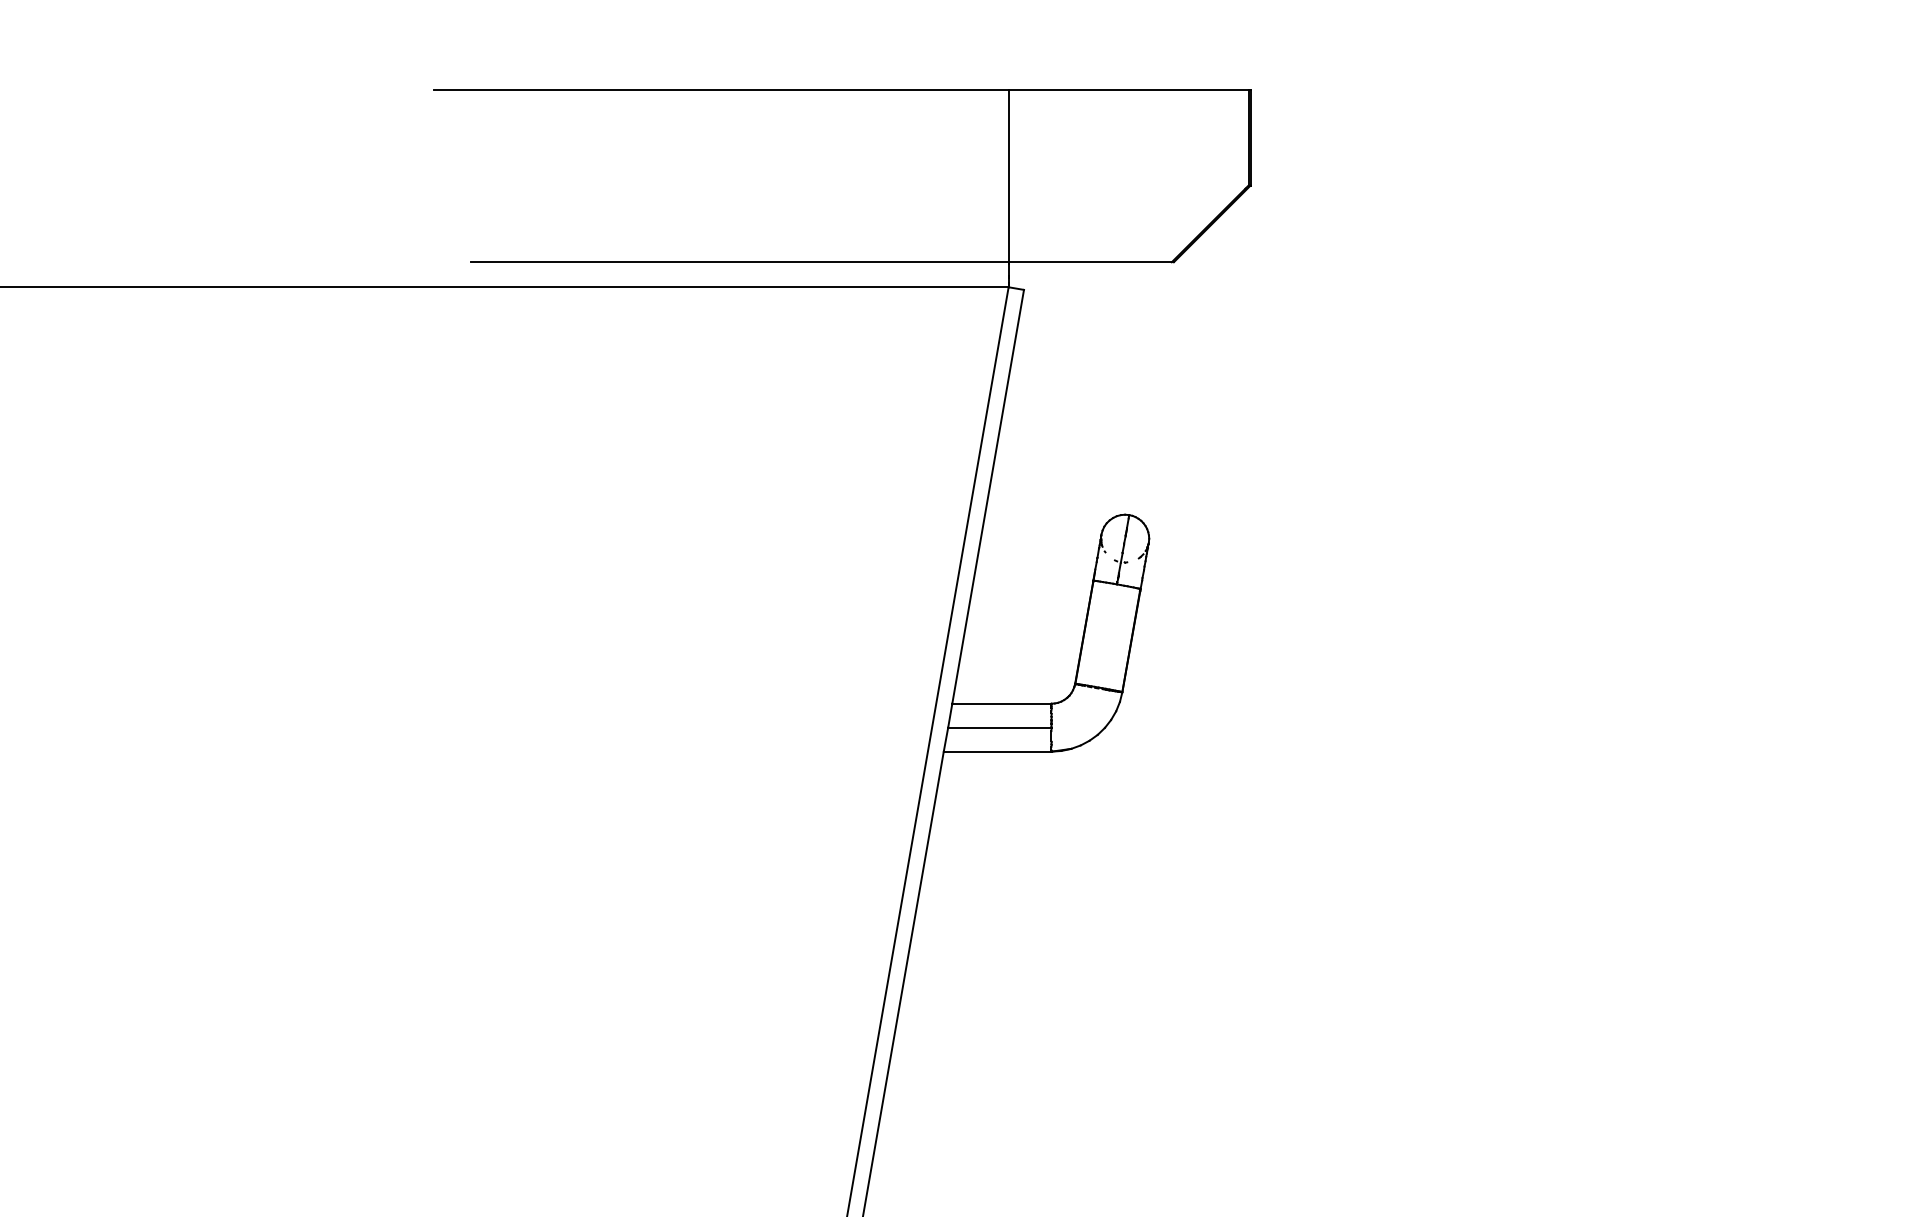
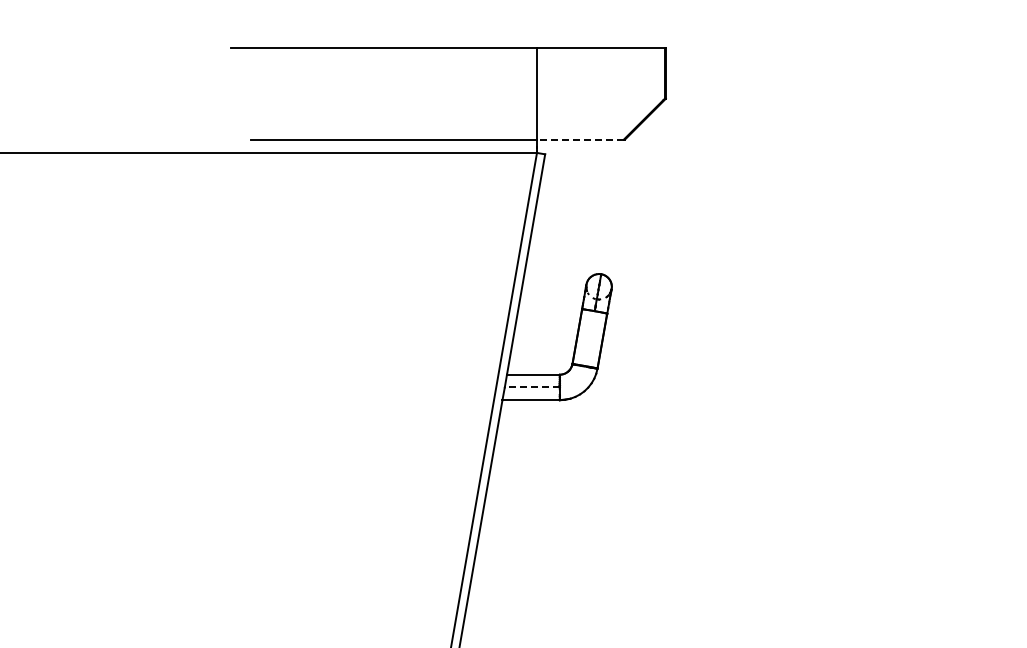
line: (1088, 262) -> (579, 139), solid -> dashed
line: (1000, 727) -> (532, 387), solid -> dashed

